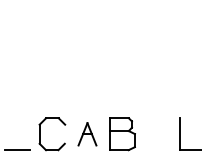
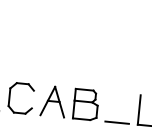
part: (87, 134) -> (53, 101), size x1.43
line: (157, 150) -> (117, 122), added

